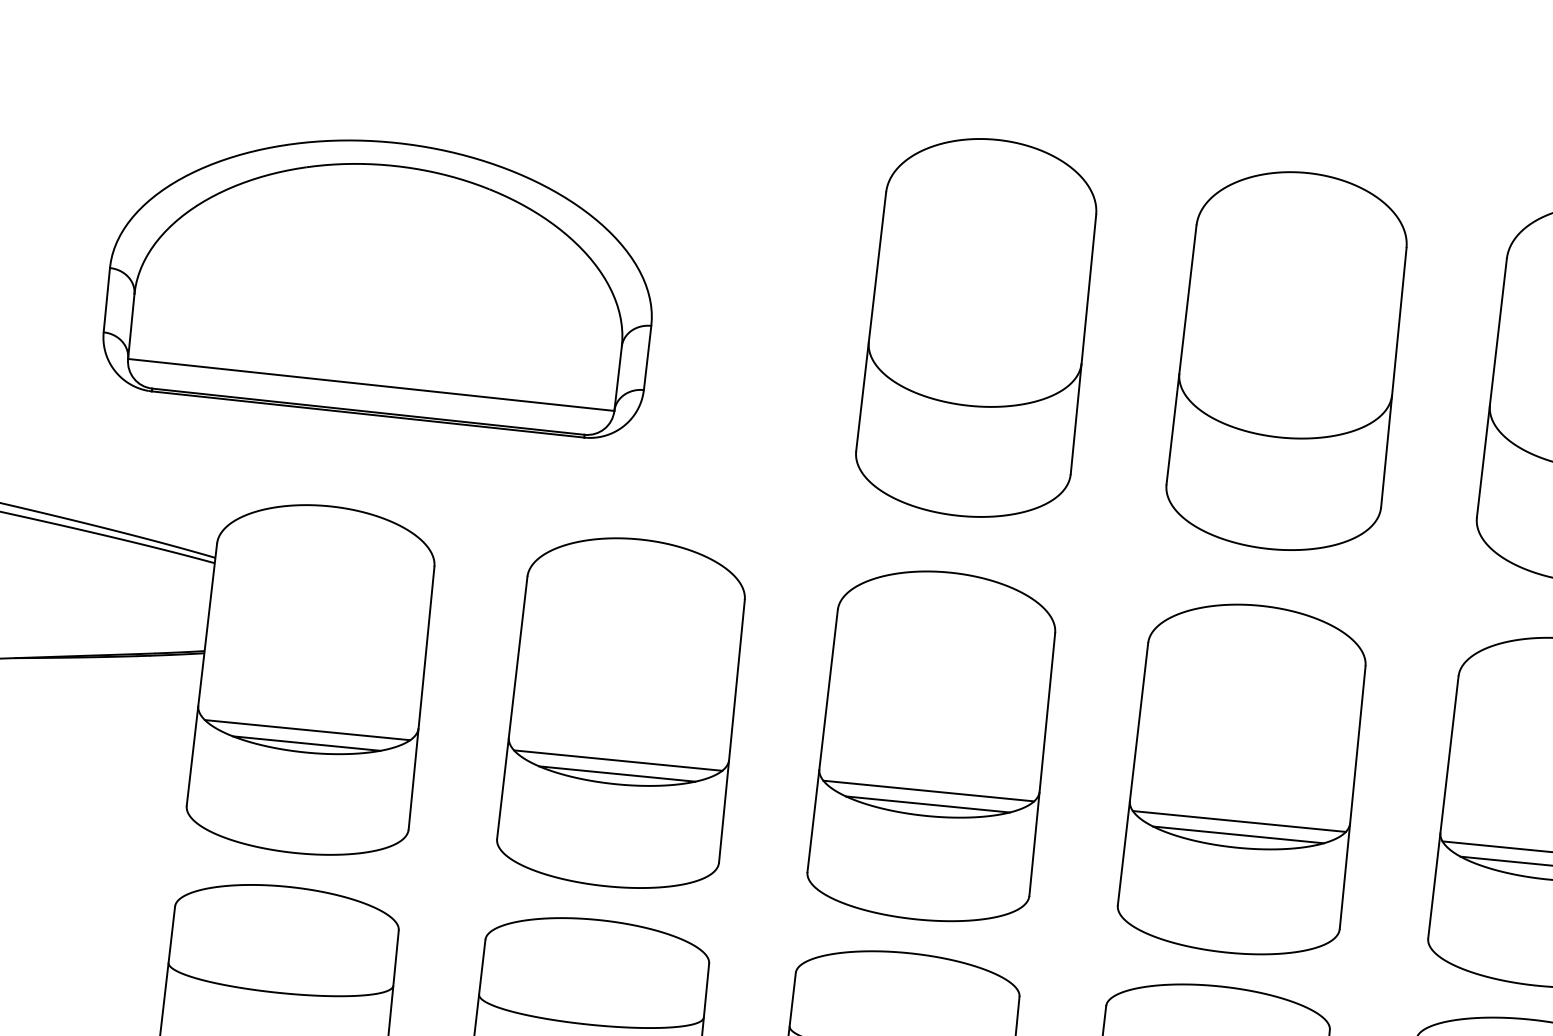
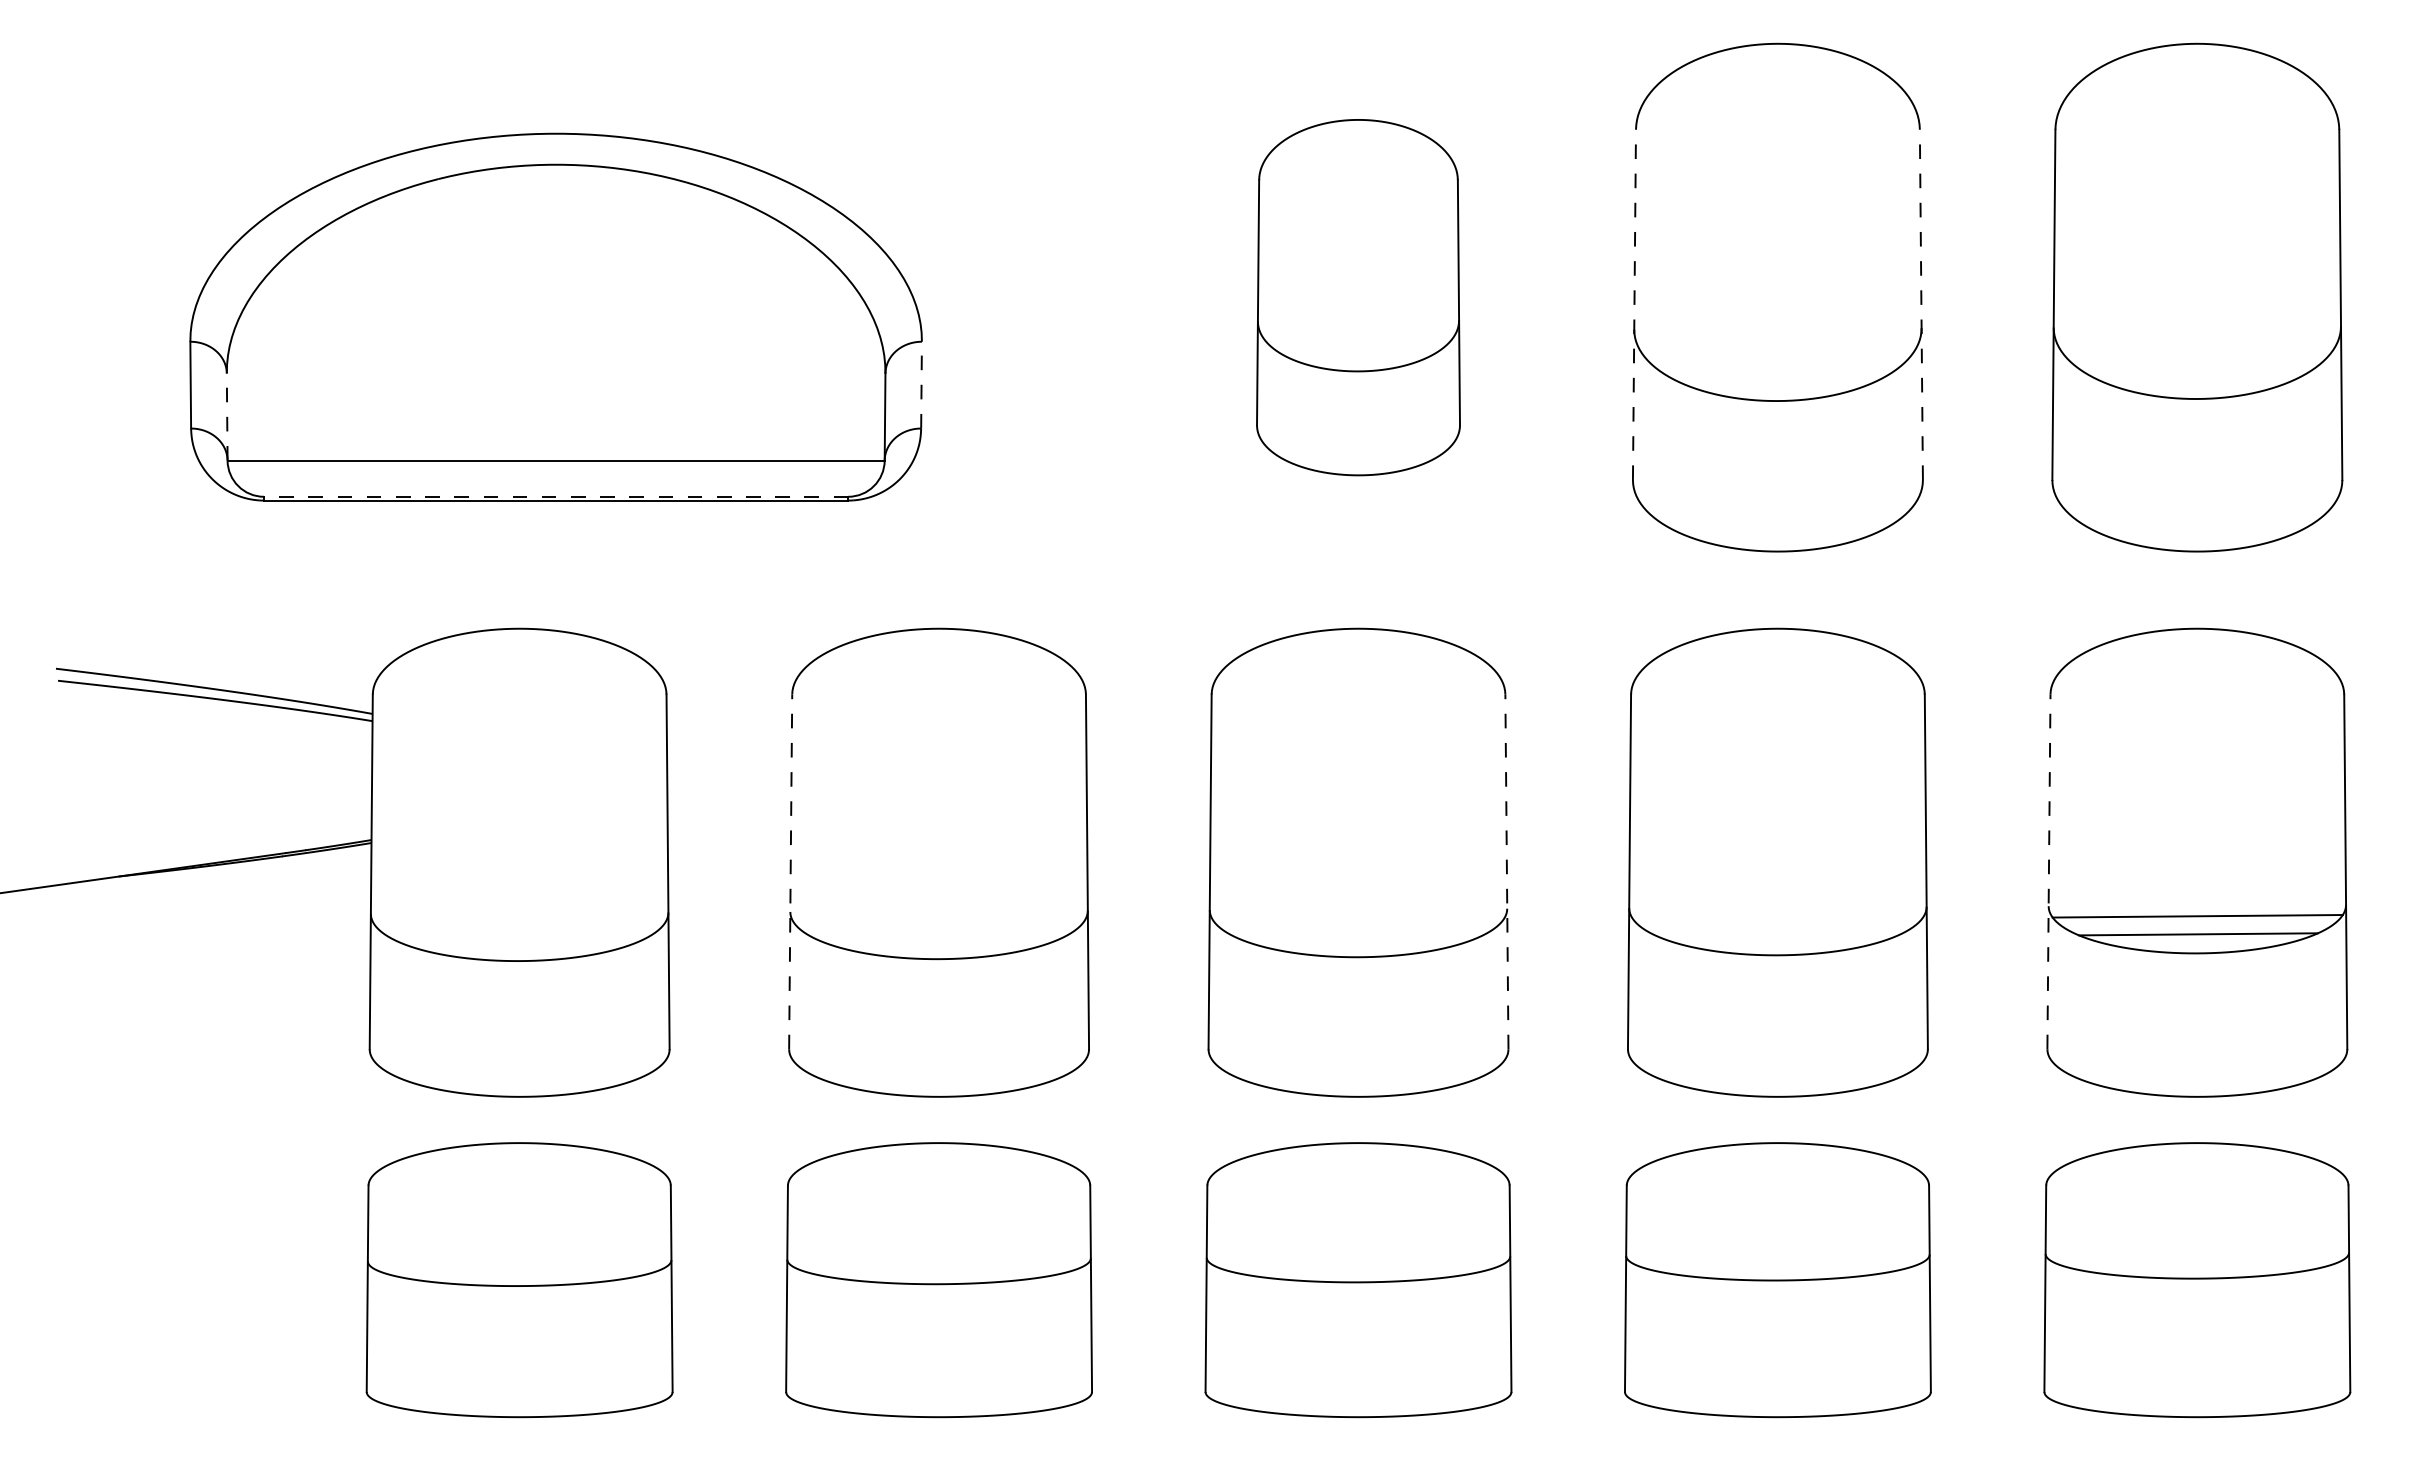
line: (131, 327) -> (227, 417), solid -> dashed
part: (977, 327) -> (1358, 297), size x0.7
line: (1181, 354) -> (1634, 304), solid -> dashed
line: (647, 357) -> (921, 384), solid -> dashed
line: (1393, 377) -> (1921, 304), solid -> dashed
line: (367, 411) -> (555, 496), solid -> dashed
line: (512, 707) -> (790, 871), solid -> dashed
line: (306, 729) -> (519, 930), removed
line: (306, 743) -> (520, 948), removed
line: (618, 760) -> (939, 927), removed
line: (1042, 764) -> (1506, 871), solid -> dashed
line: (617, 774) -> (940, 945), removed
line: (928, 790) -> (1358, 923), removed
line: (927, 804) -> (1359, 941), removed
line: (1443, 807) -> (2048, 871), solid -> dashed
line: (1239, 821) -> (1778, 919), removed
line: (1237, 835) -> (1778, 938), removed

